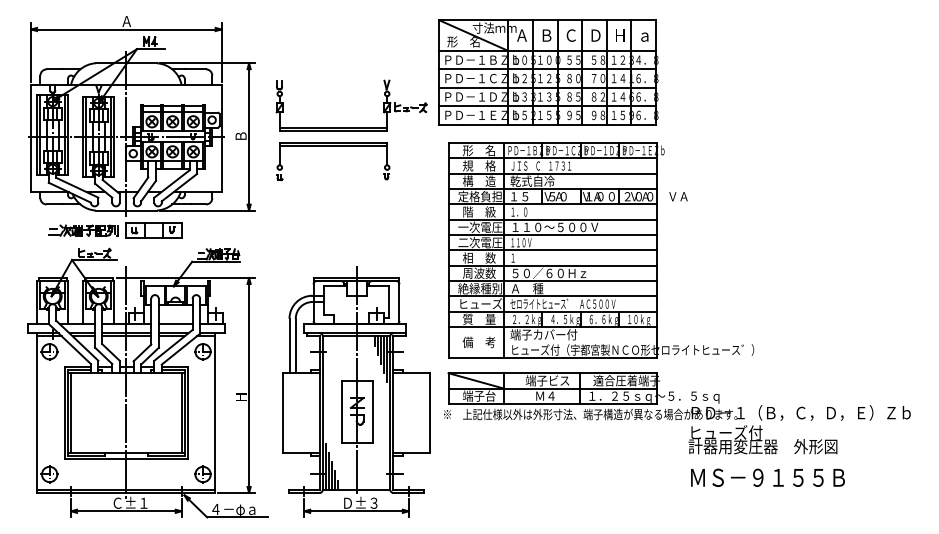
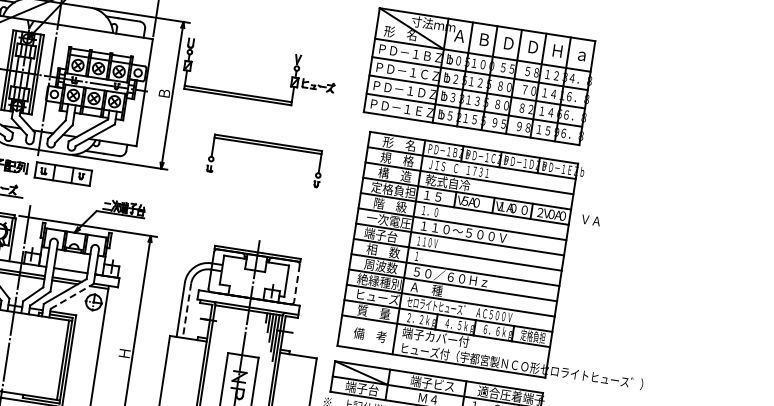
text: (570, 35) -> (508, 43), Ｃ -> Ｄ
text: (578, 96) -> (506, 105), ８５ -> ８０
part: (351, 127) -> (256, 96), moved
part: (333, 146) -> (267, 146), moved
text: (480, 242) -> (386, 235), 二次電圧 -> 端子台
line: (399, 303) -> (296, 284), solid -> dashed
text: (639, 319) -> (533, 336), １０ｋｇ -> 定格負担
line: (295, 346) -> (186, 311), solid -> dashed
line: (181, 349) -> (72, 296), solid -> dashed

